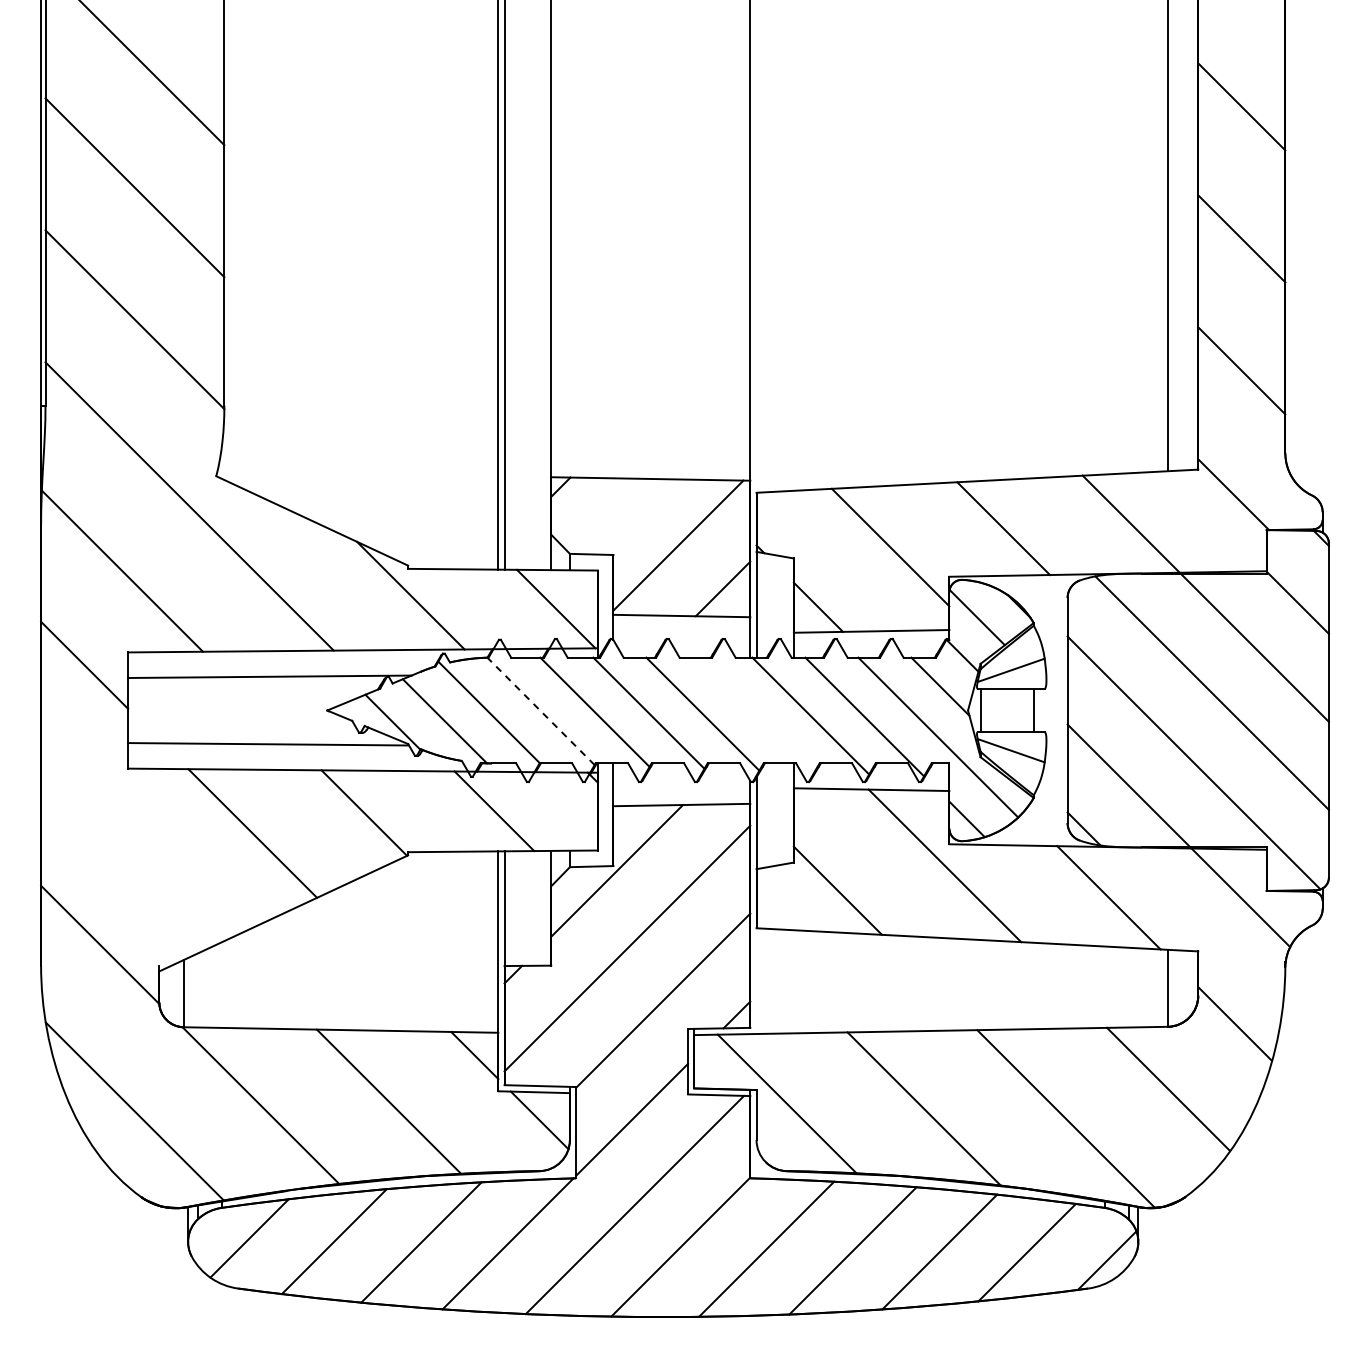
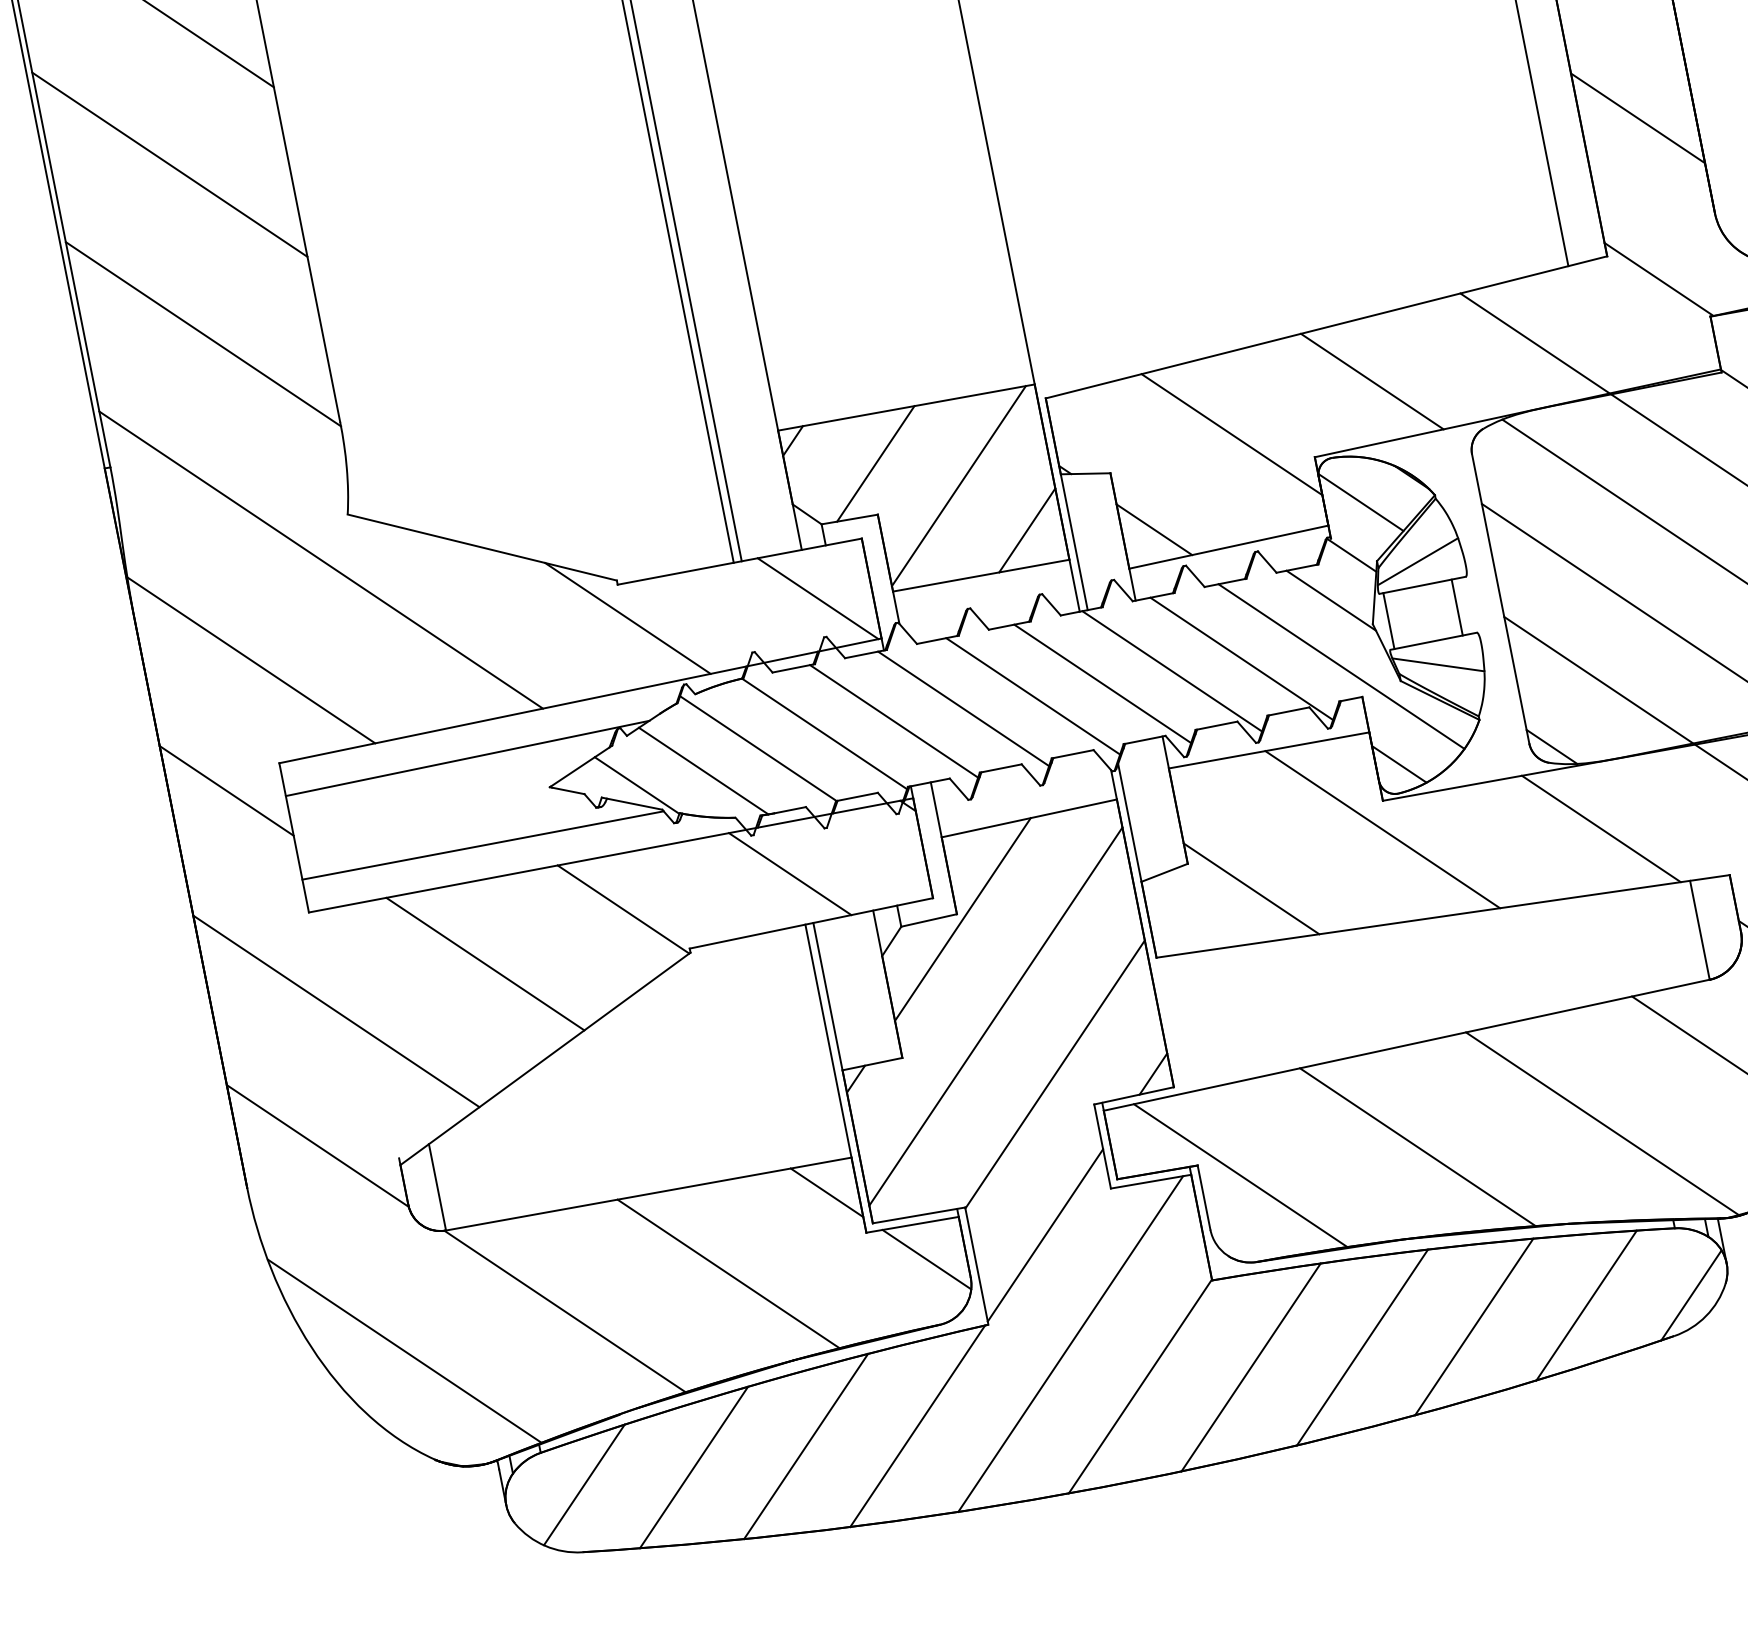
line: (619, 516) -> (875, 463), added
line: (541, 711) -> (825, 733), dashed -> solid
line: (756, 714) -> (1102, 683), added
line: (134, 846) -> (336, 1010), added

